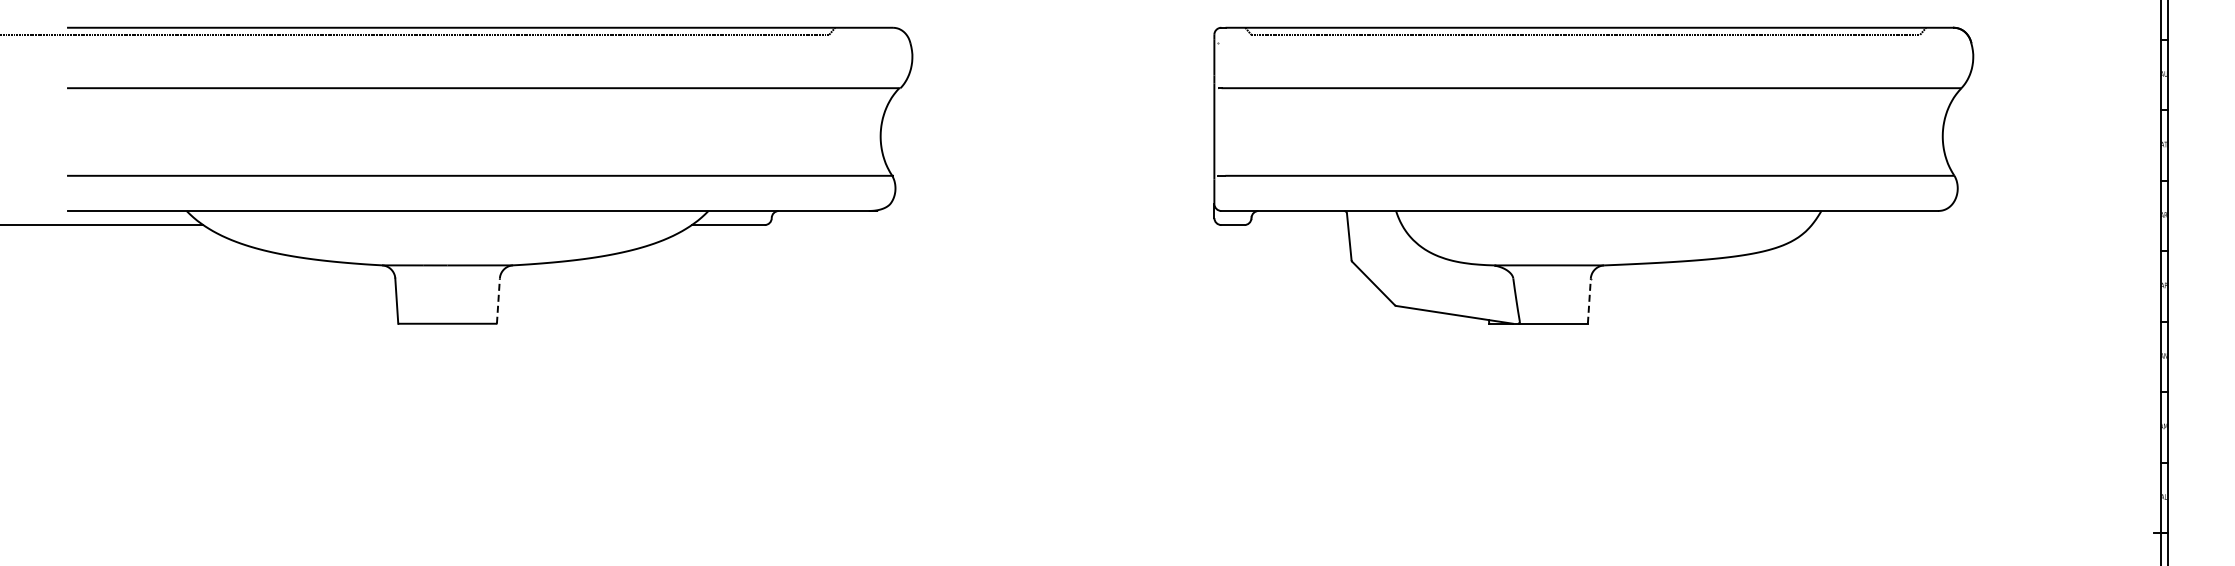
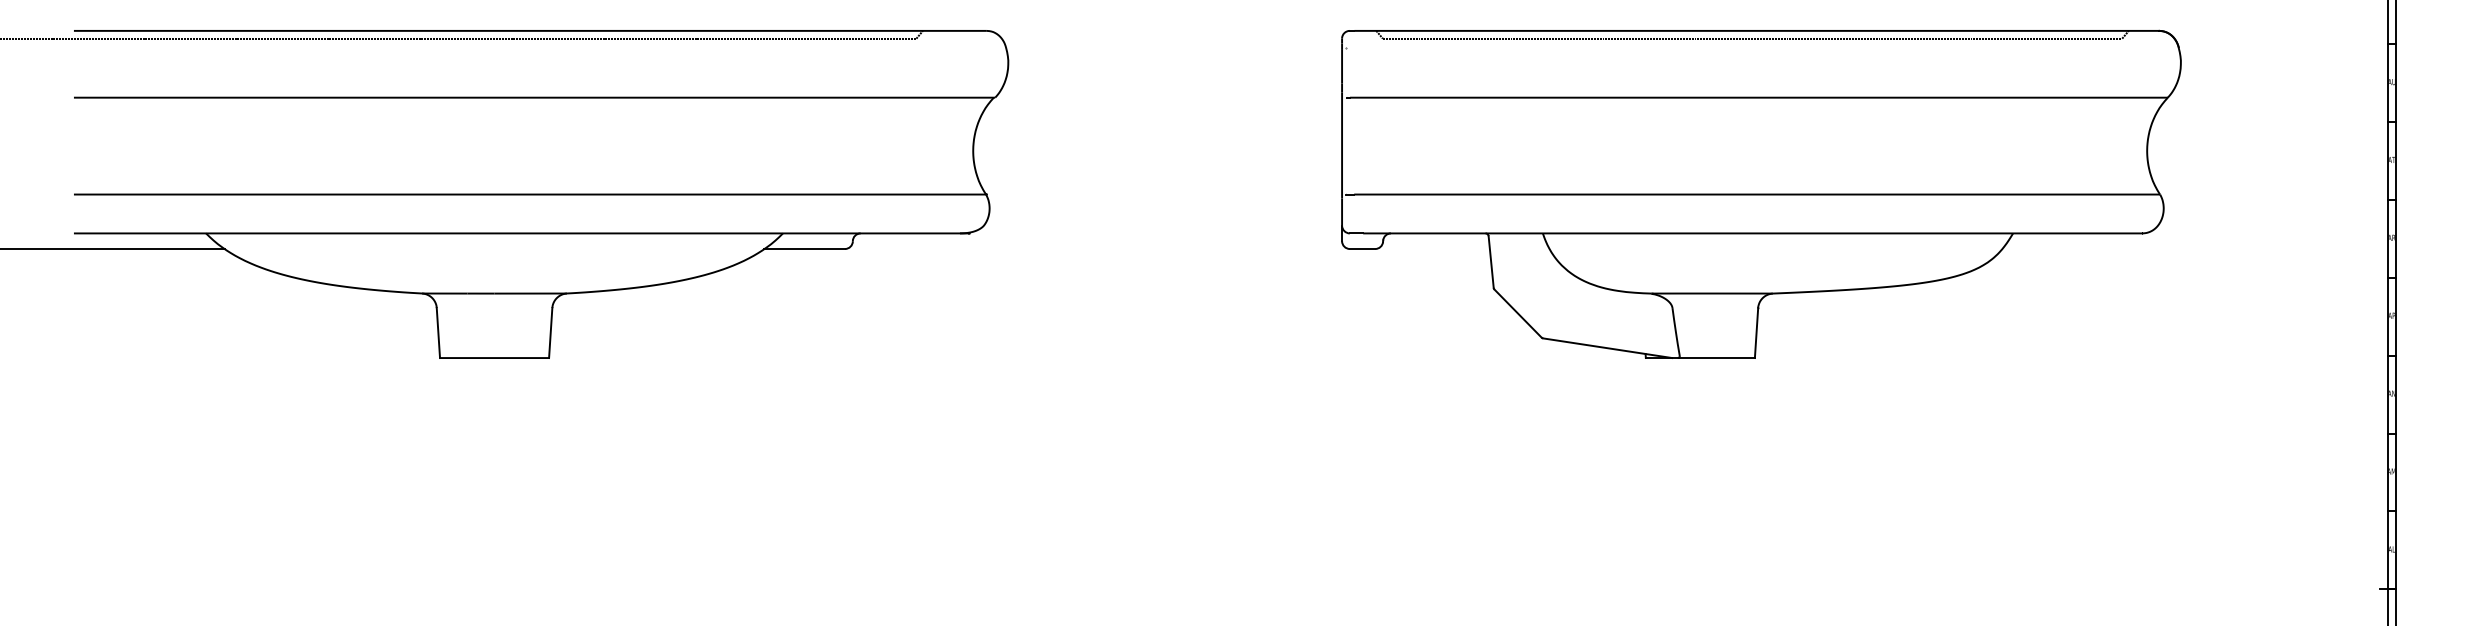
line: (498, 301) -> (550, 333), dashed -> solid
line: (1589, 301) -> (1756, 333), dashed -> solid

